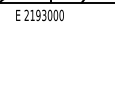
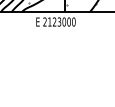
text: (38, 14) -> (54, 21), 2193000 -> 2123000

